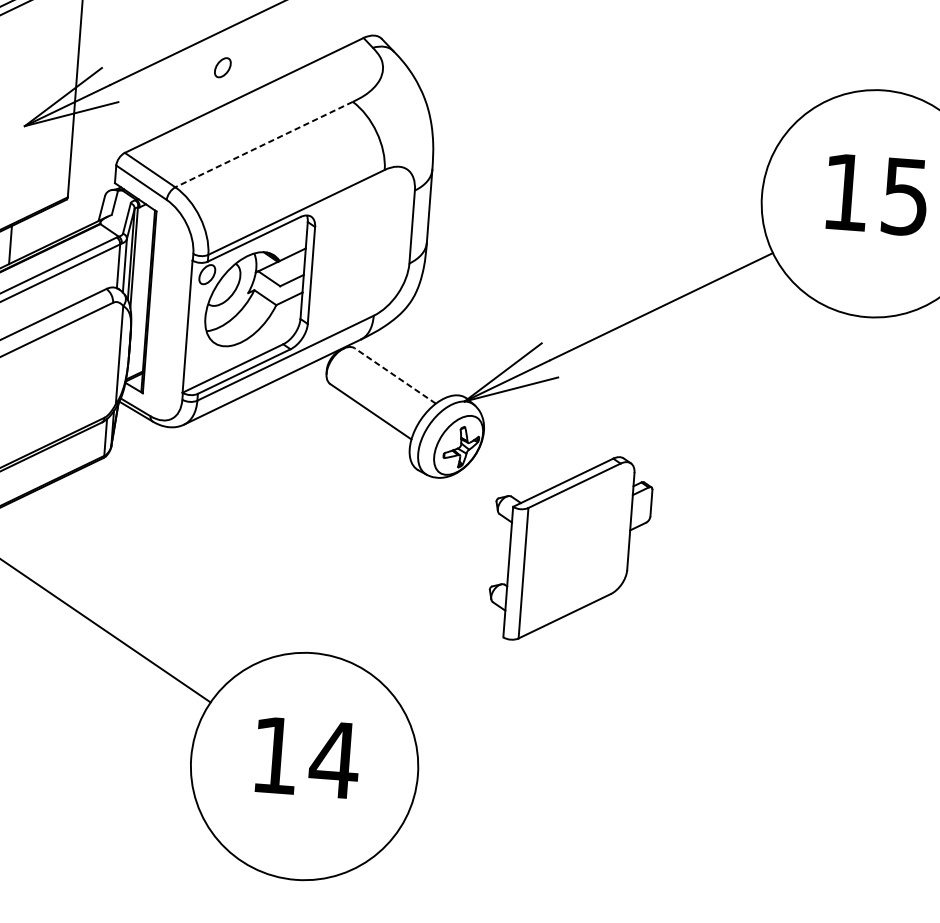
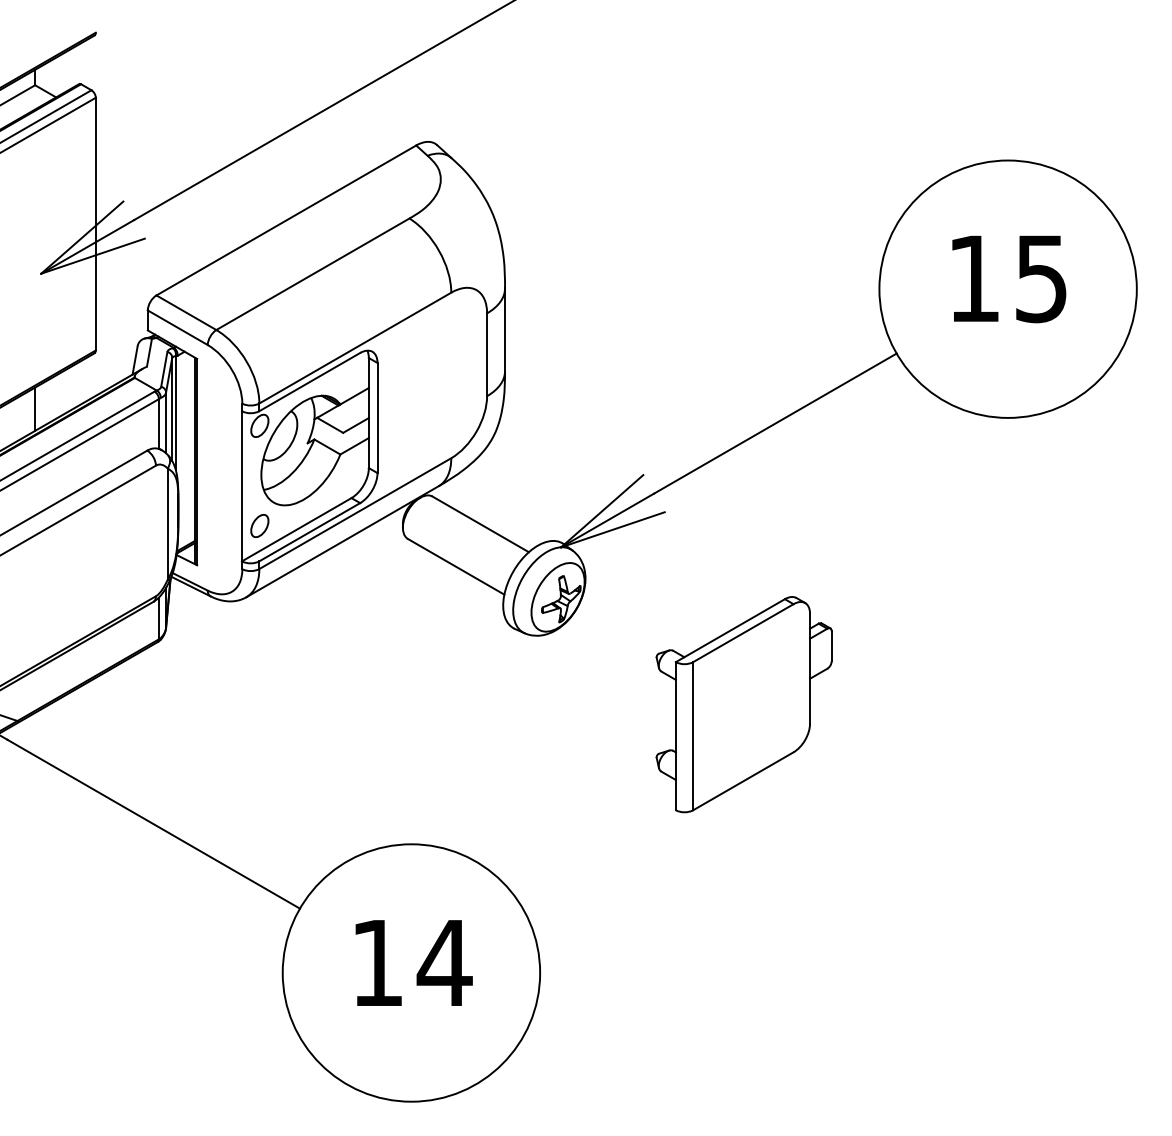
part: (222, 68) -> (259, 526), moved
line: (263, 144) -> (312, 274), dashed -> solid
line: (395, 376) -> (480, 524), dashed -> solid
part: (569, 548) -> (743, 704), moved

